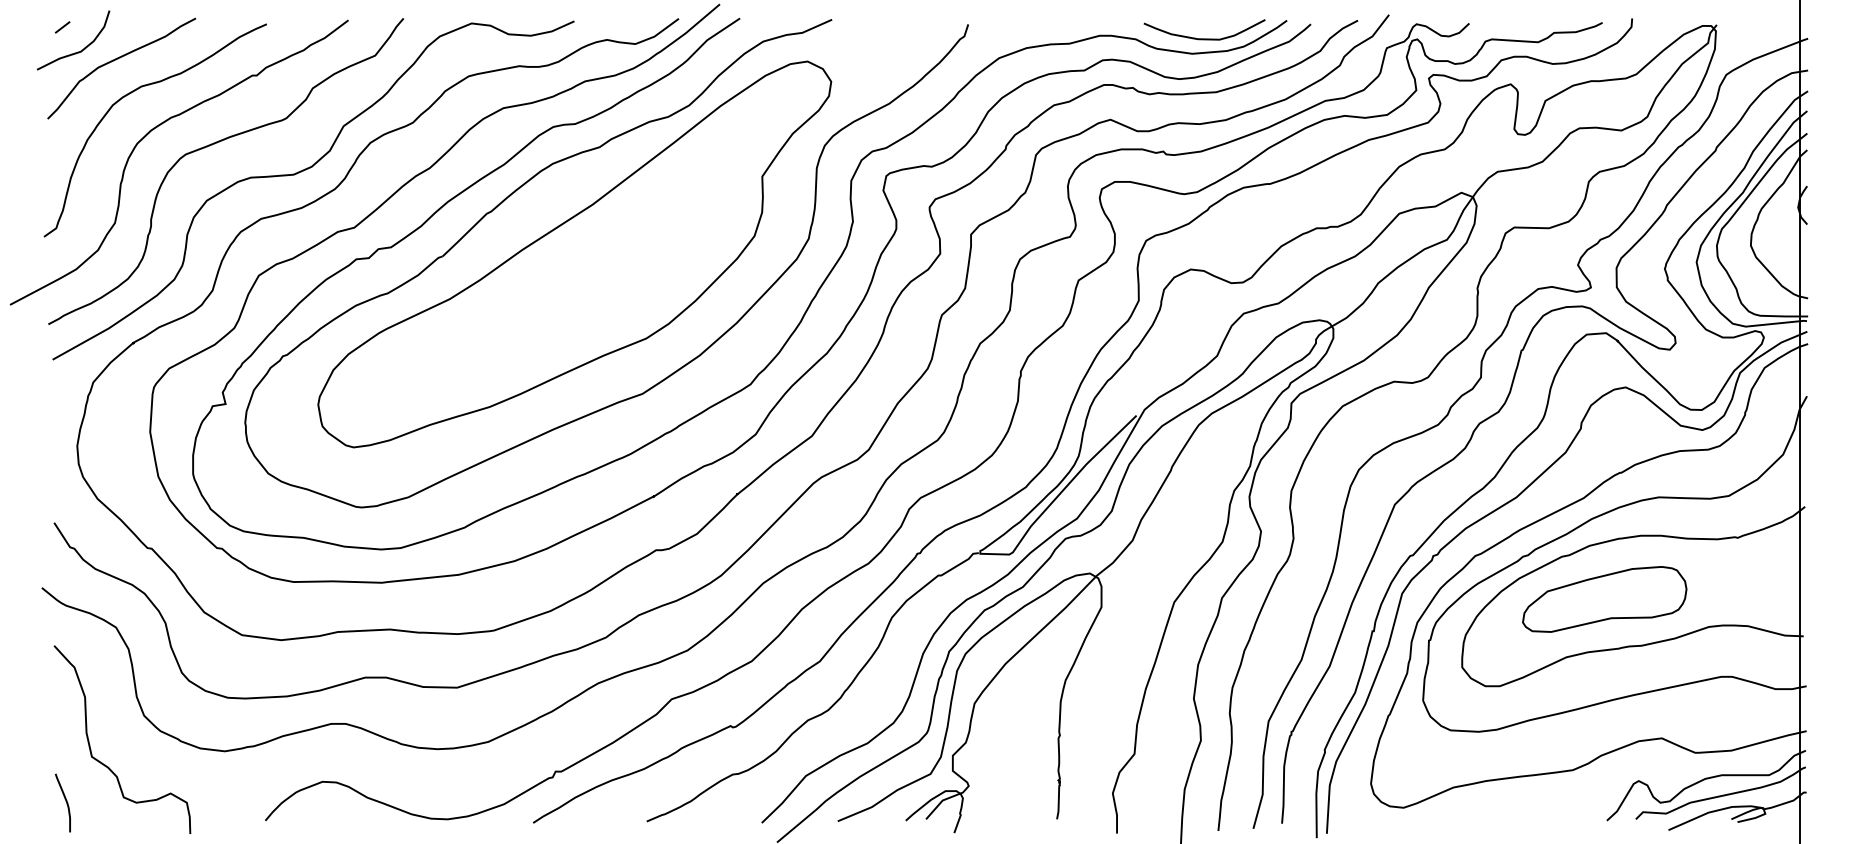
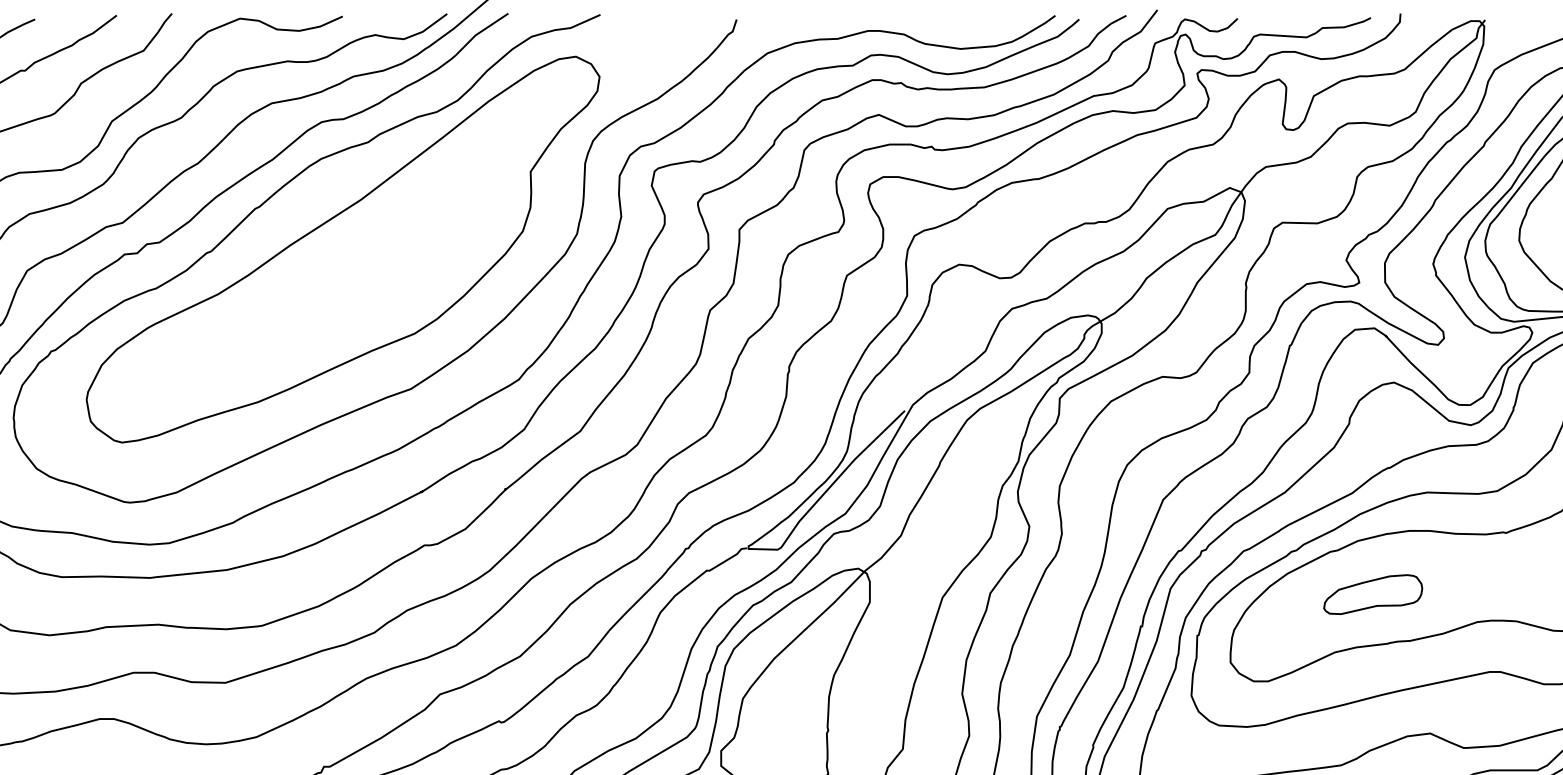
curve: (1204, 38) -> (972, 33), removed
part: (1604, 599) -> (1372, 594), size x0.6

